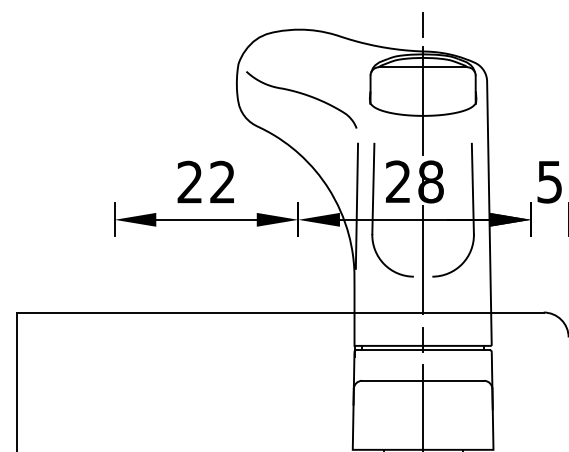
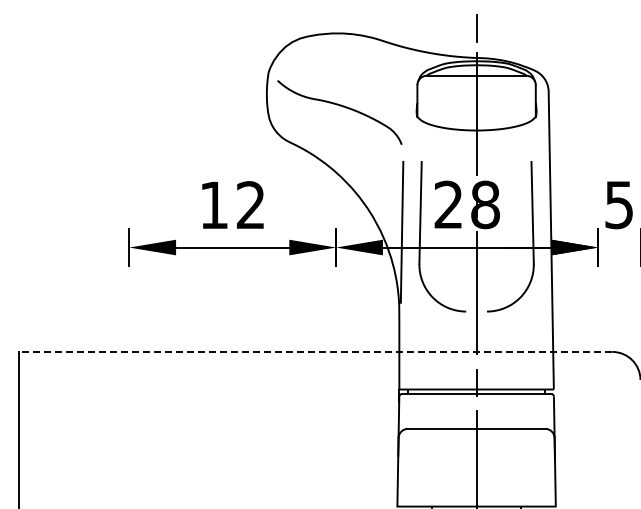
text: (189, 181) -> (213, 204), 22 -> 12
line: (280, 312) -> (315, 351), solid -> dashed

